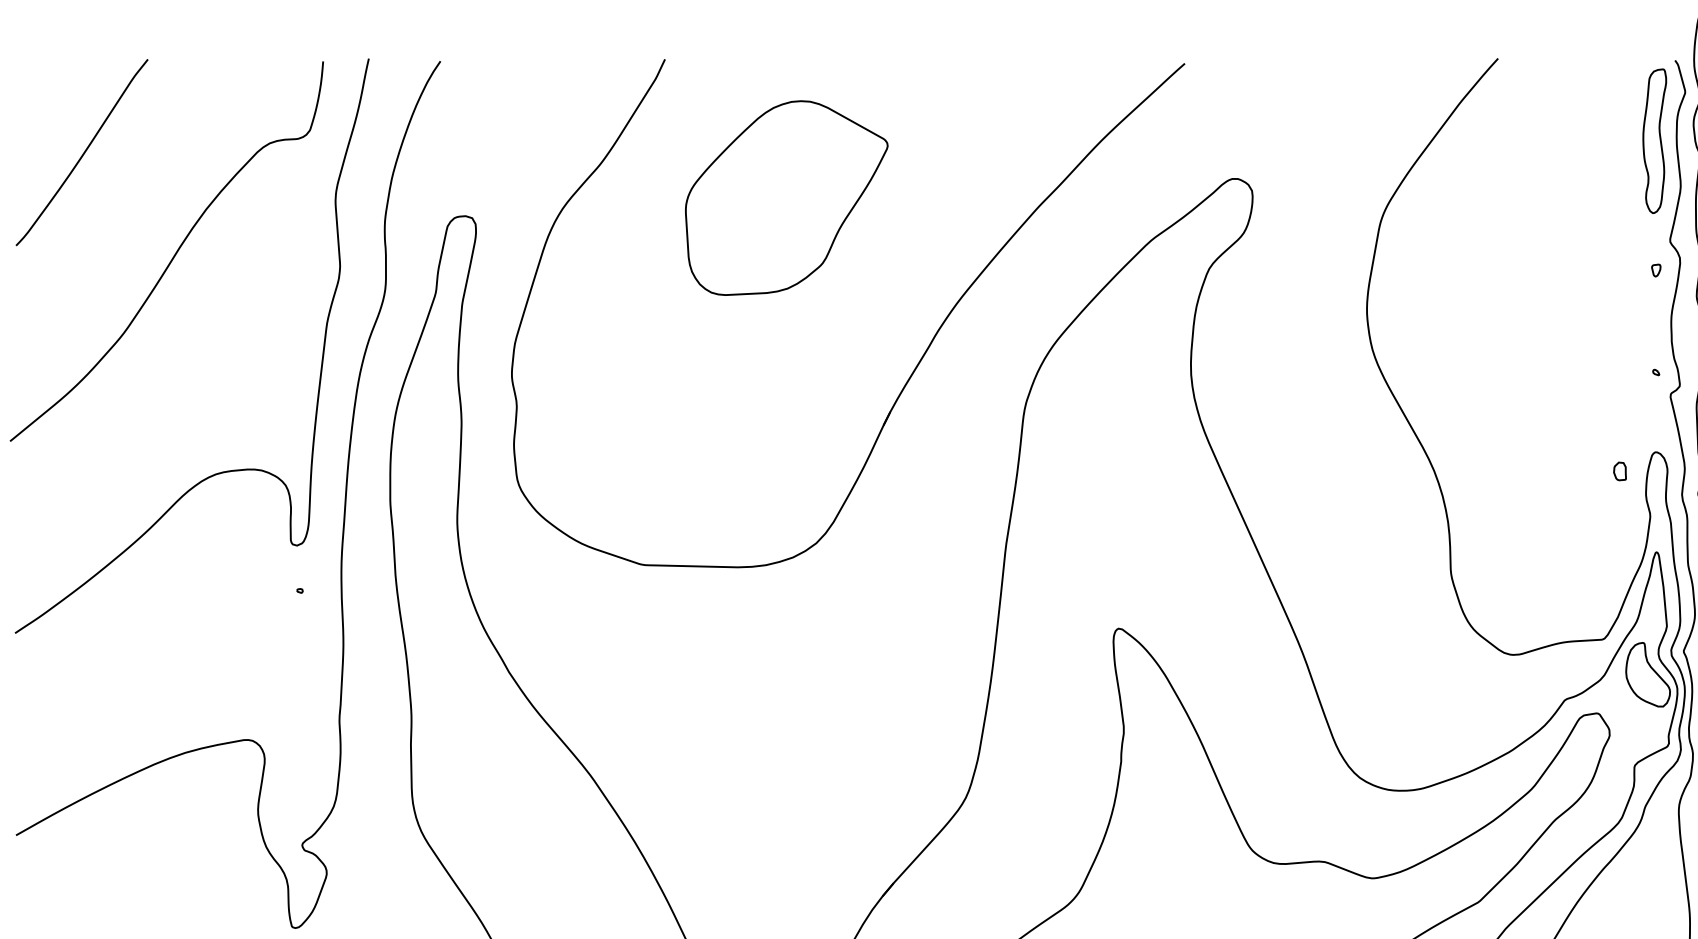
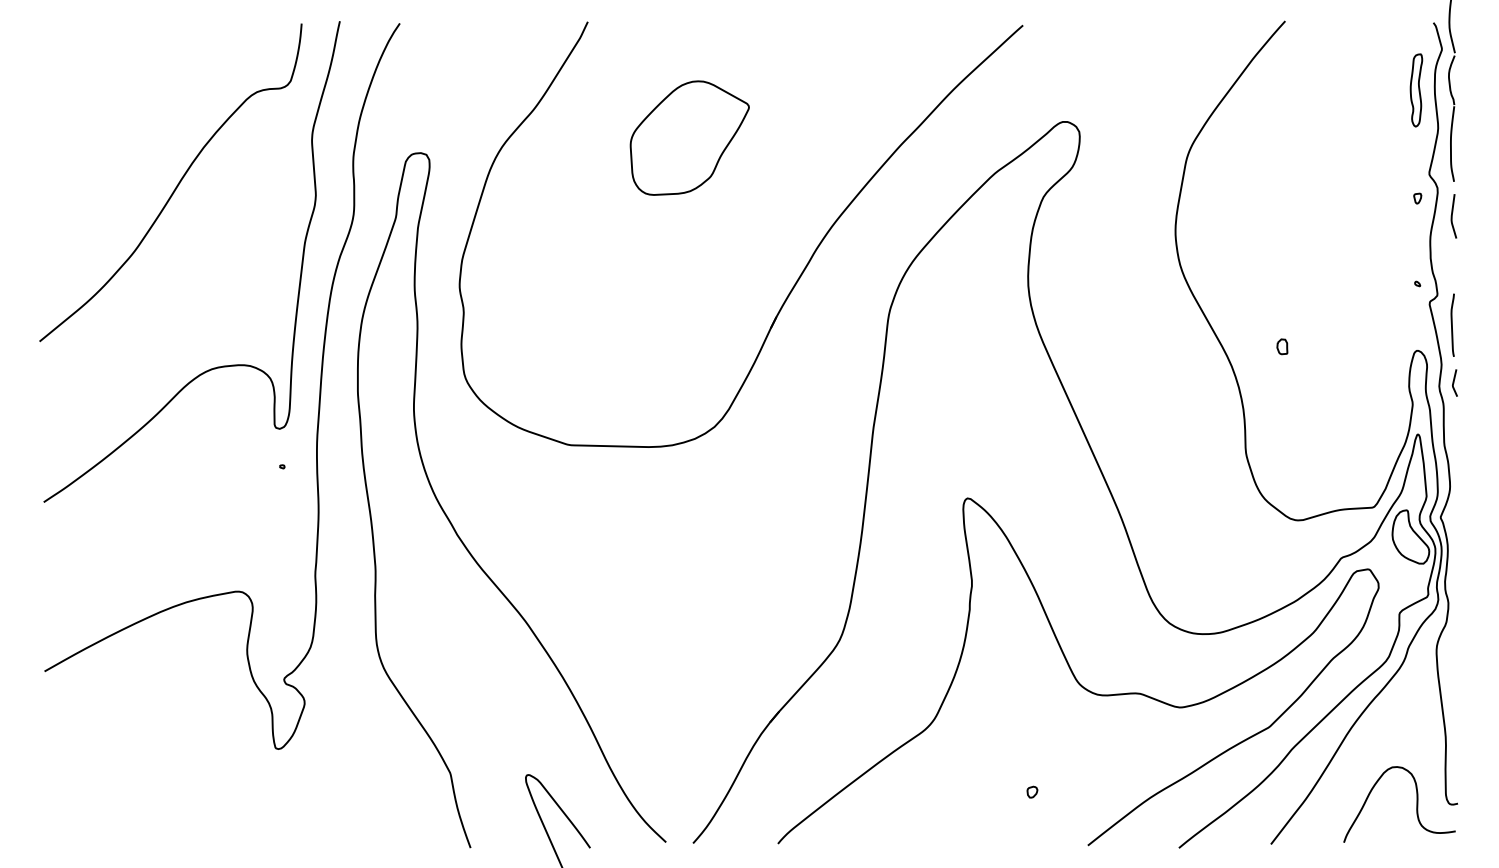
part: (1654, 141) -> (1416, 90), size x0.6
curve: (82, 153) -> (100, 100), removed
part: (786, 198) -> (689, 138), size x0.7
part: (1620, 471) -> (1282, 346), moved

